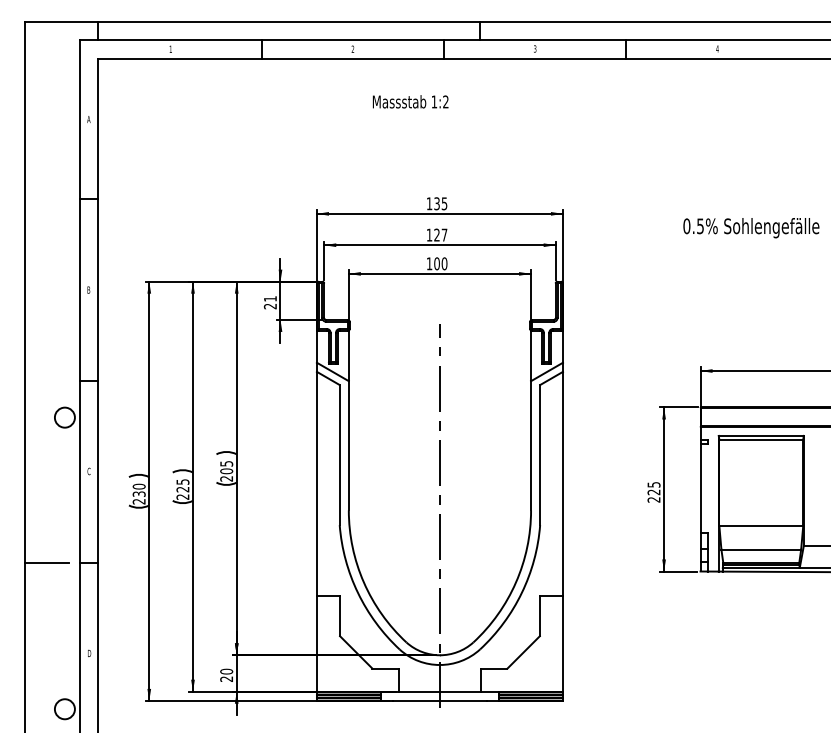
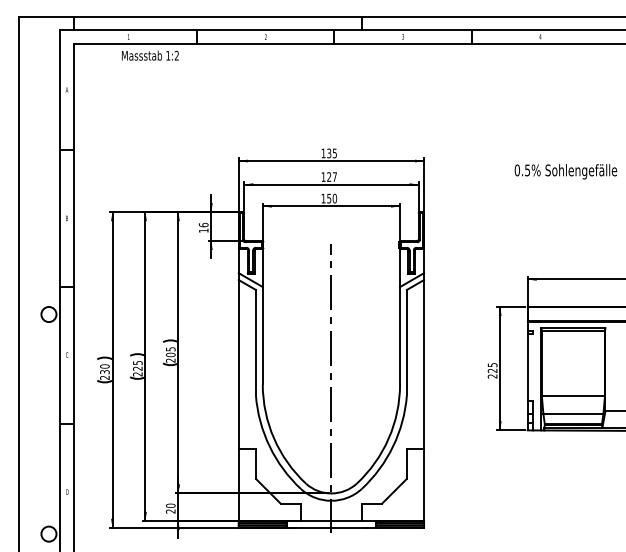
text: (410, 101) -> (150, 55), moved
text: (437, 263) -> (329, 198), 100 -> 150
text: (270, 302) -> (203, 227), 21 -> 16
line: (45, 563) -> (34, 424), removed

